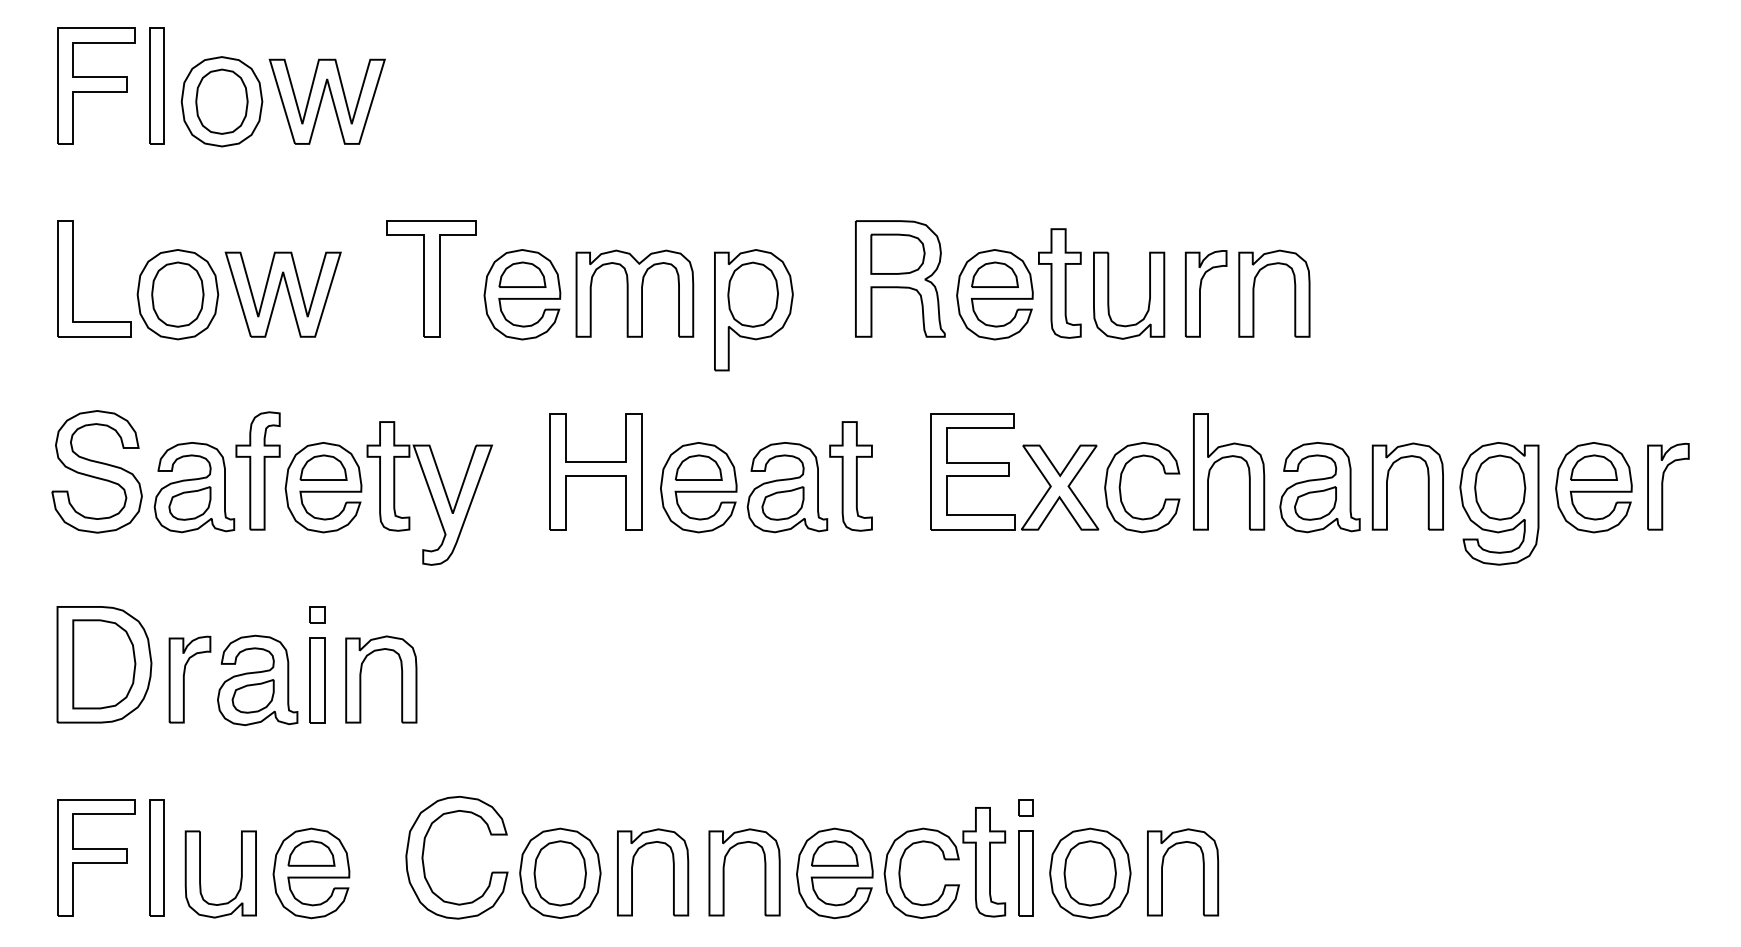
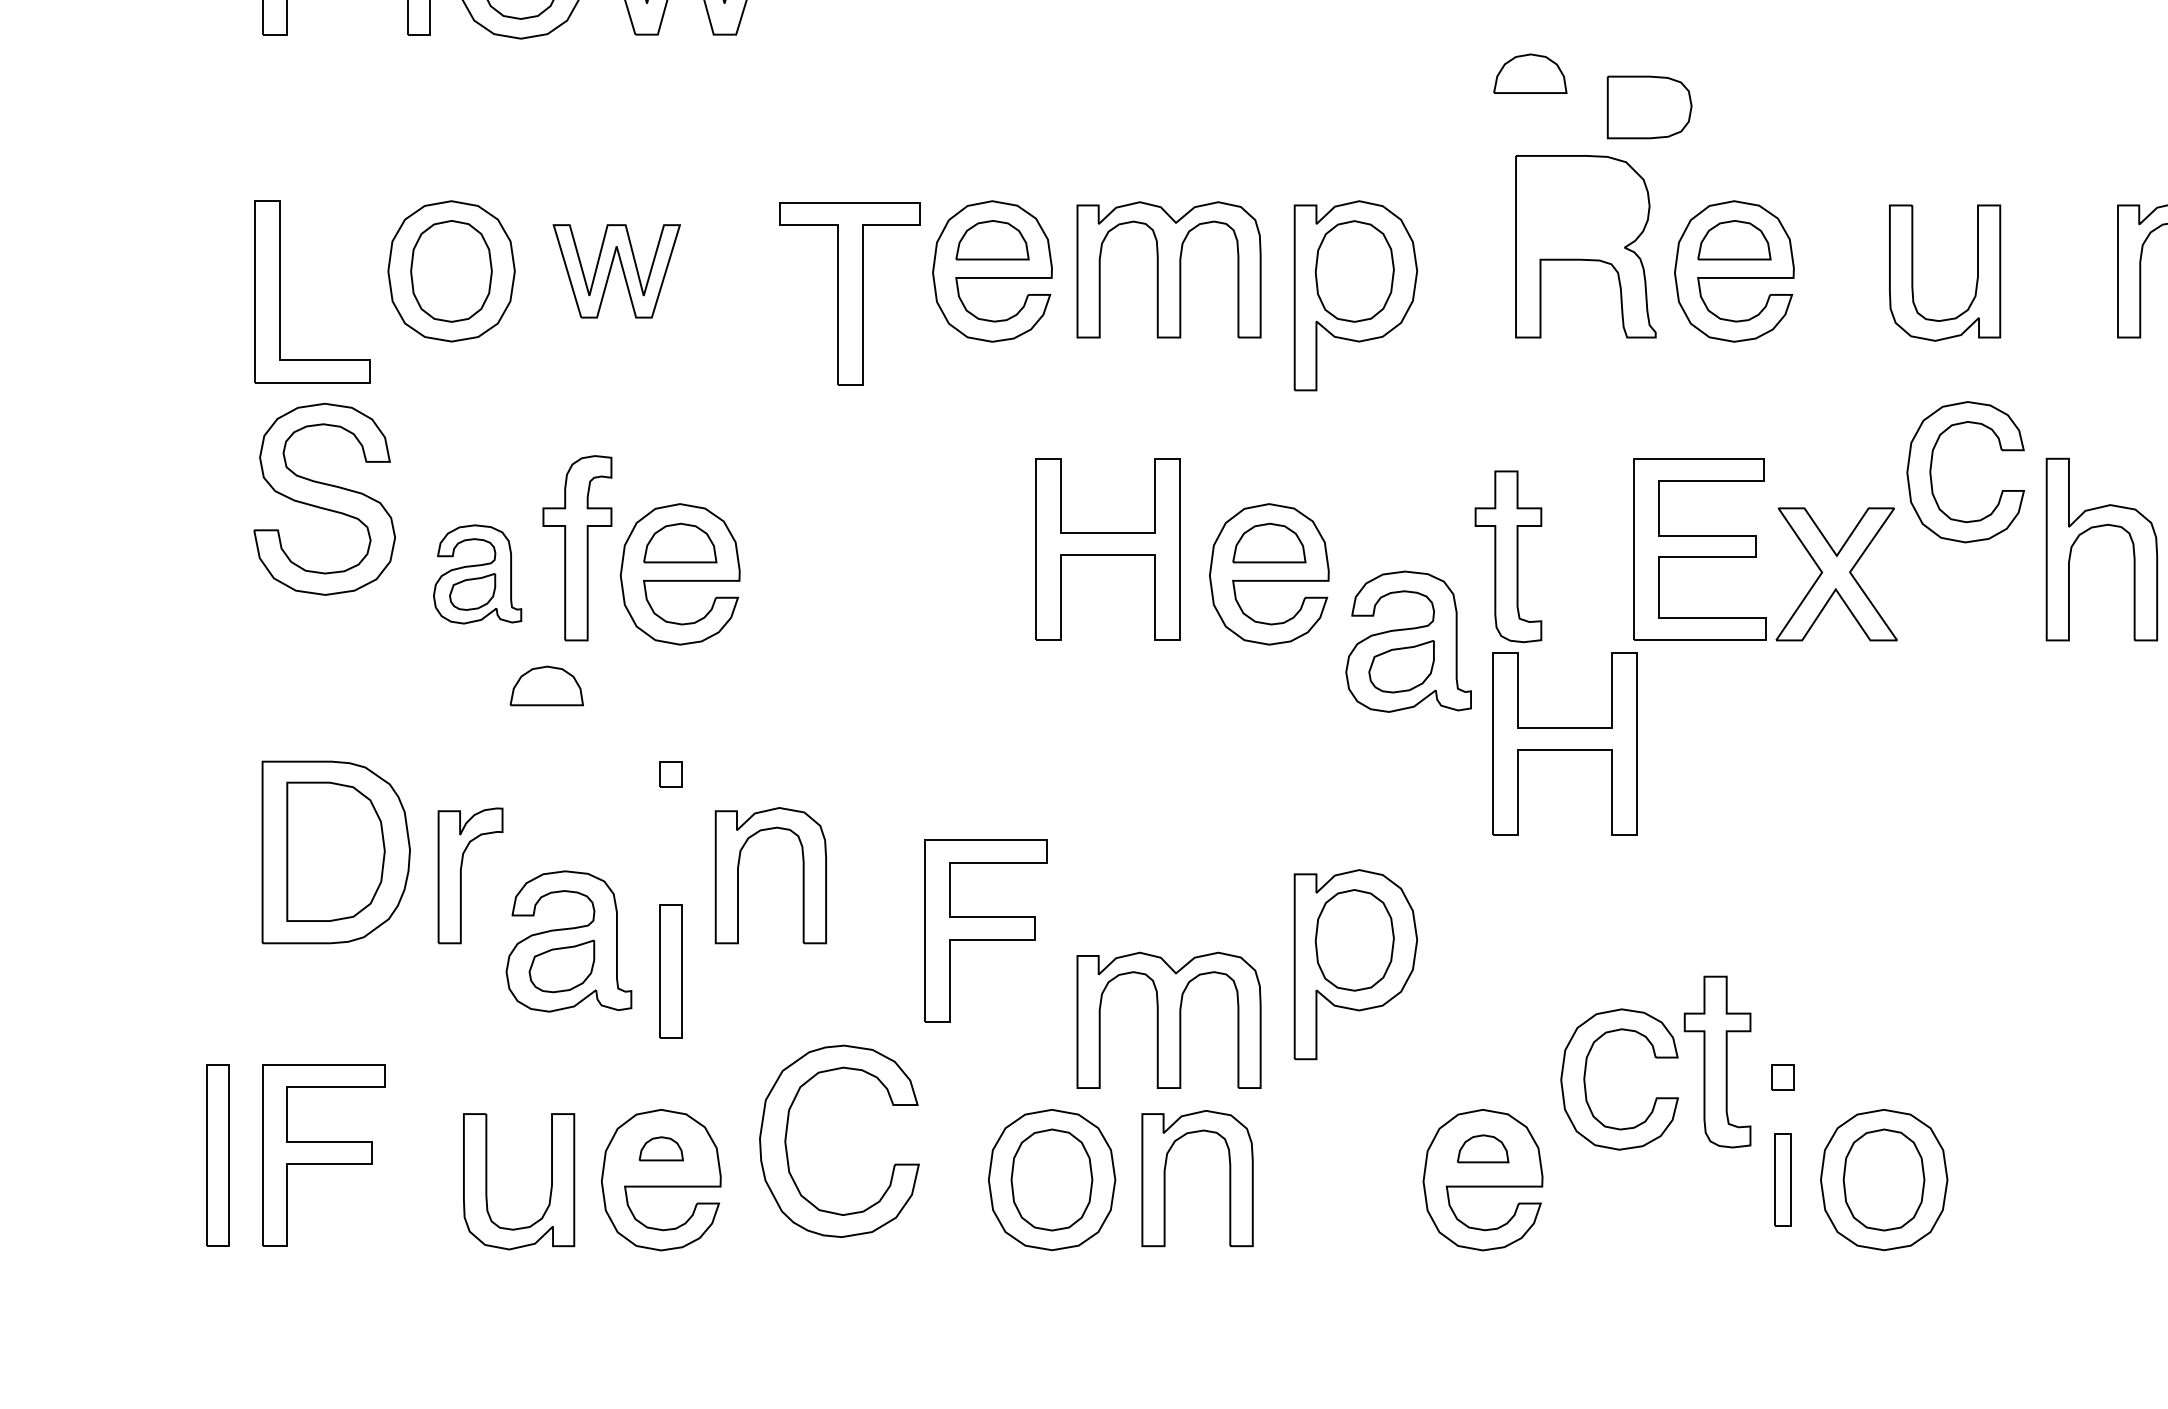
part: (864, 168) -> (1529, 73), added
part: (897, 253) -> (1648, 106), moved
part: (73, 278) -> (279, 291), moved
part: (431, 278) -> (849, 293), moved
part: (1059, 283) -> (1835, 253), removed
part: (1205, 293) -> (2064, 269), removed
part: (282, 294) -> (615, 271), size x0.7
part: (96, 471) -> (323, 498), moved
part: (1121, 483) -> (1933, 465), moved
part: (194, 487) -> (477, 574), size x0.7
part: (787, 487) -> (1408, 641), moved
part: (429, 493) -> (846, 583), removed
part: (238, 558) -> (546, 685), added
part: (886, 595) -> (1564, 743), added
part: (257, 680) -> (568, 941), moved
part: (317, 680) -> (670, 971), moved
part: (518, 714) -> (986, 930), added
part: (753, 736) -> (1355, 965), added
part: (634, 771) -> (1168, 1020), added
part: (424, 851) -> (788, 1131), moved
part: (311, 853) -> (661, 1148), size x0.6
part: (834, 853) -> (1482, 1148), size x0.7
part: (156, 857) -> (216, 1155), moved
part: (944, 862) -> (1655, 1062), moved
part: (724, 872) -> (1309, 1178), removed
part: (1203, 872) -> (2061, 1178), removed
part: (1025, 873) -> (1782, 1180), size x0.7

